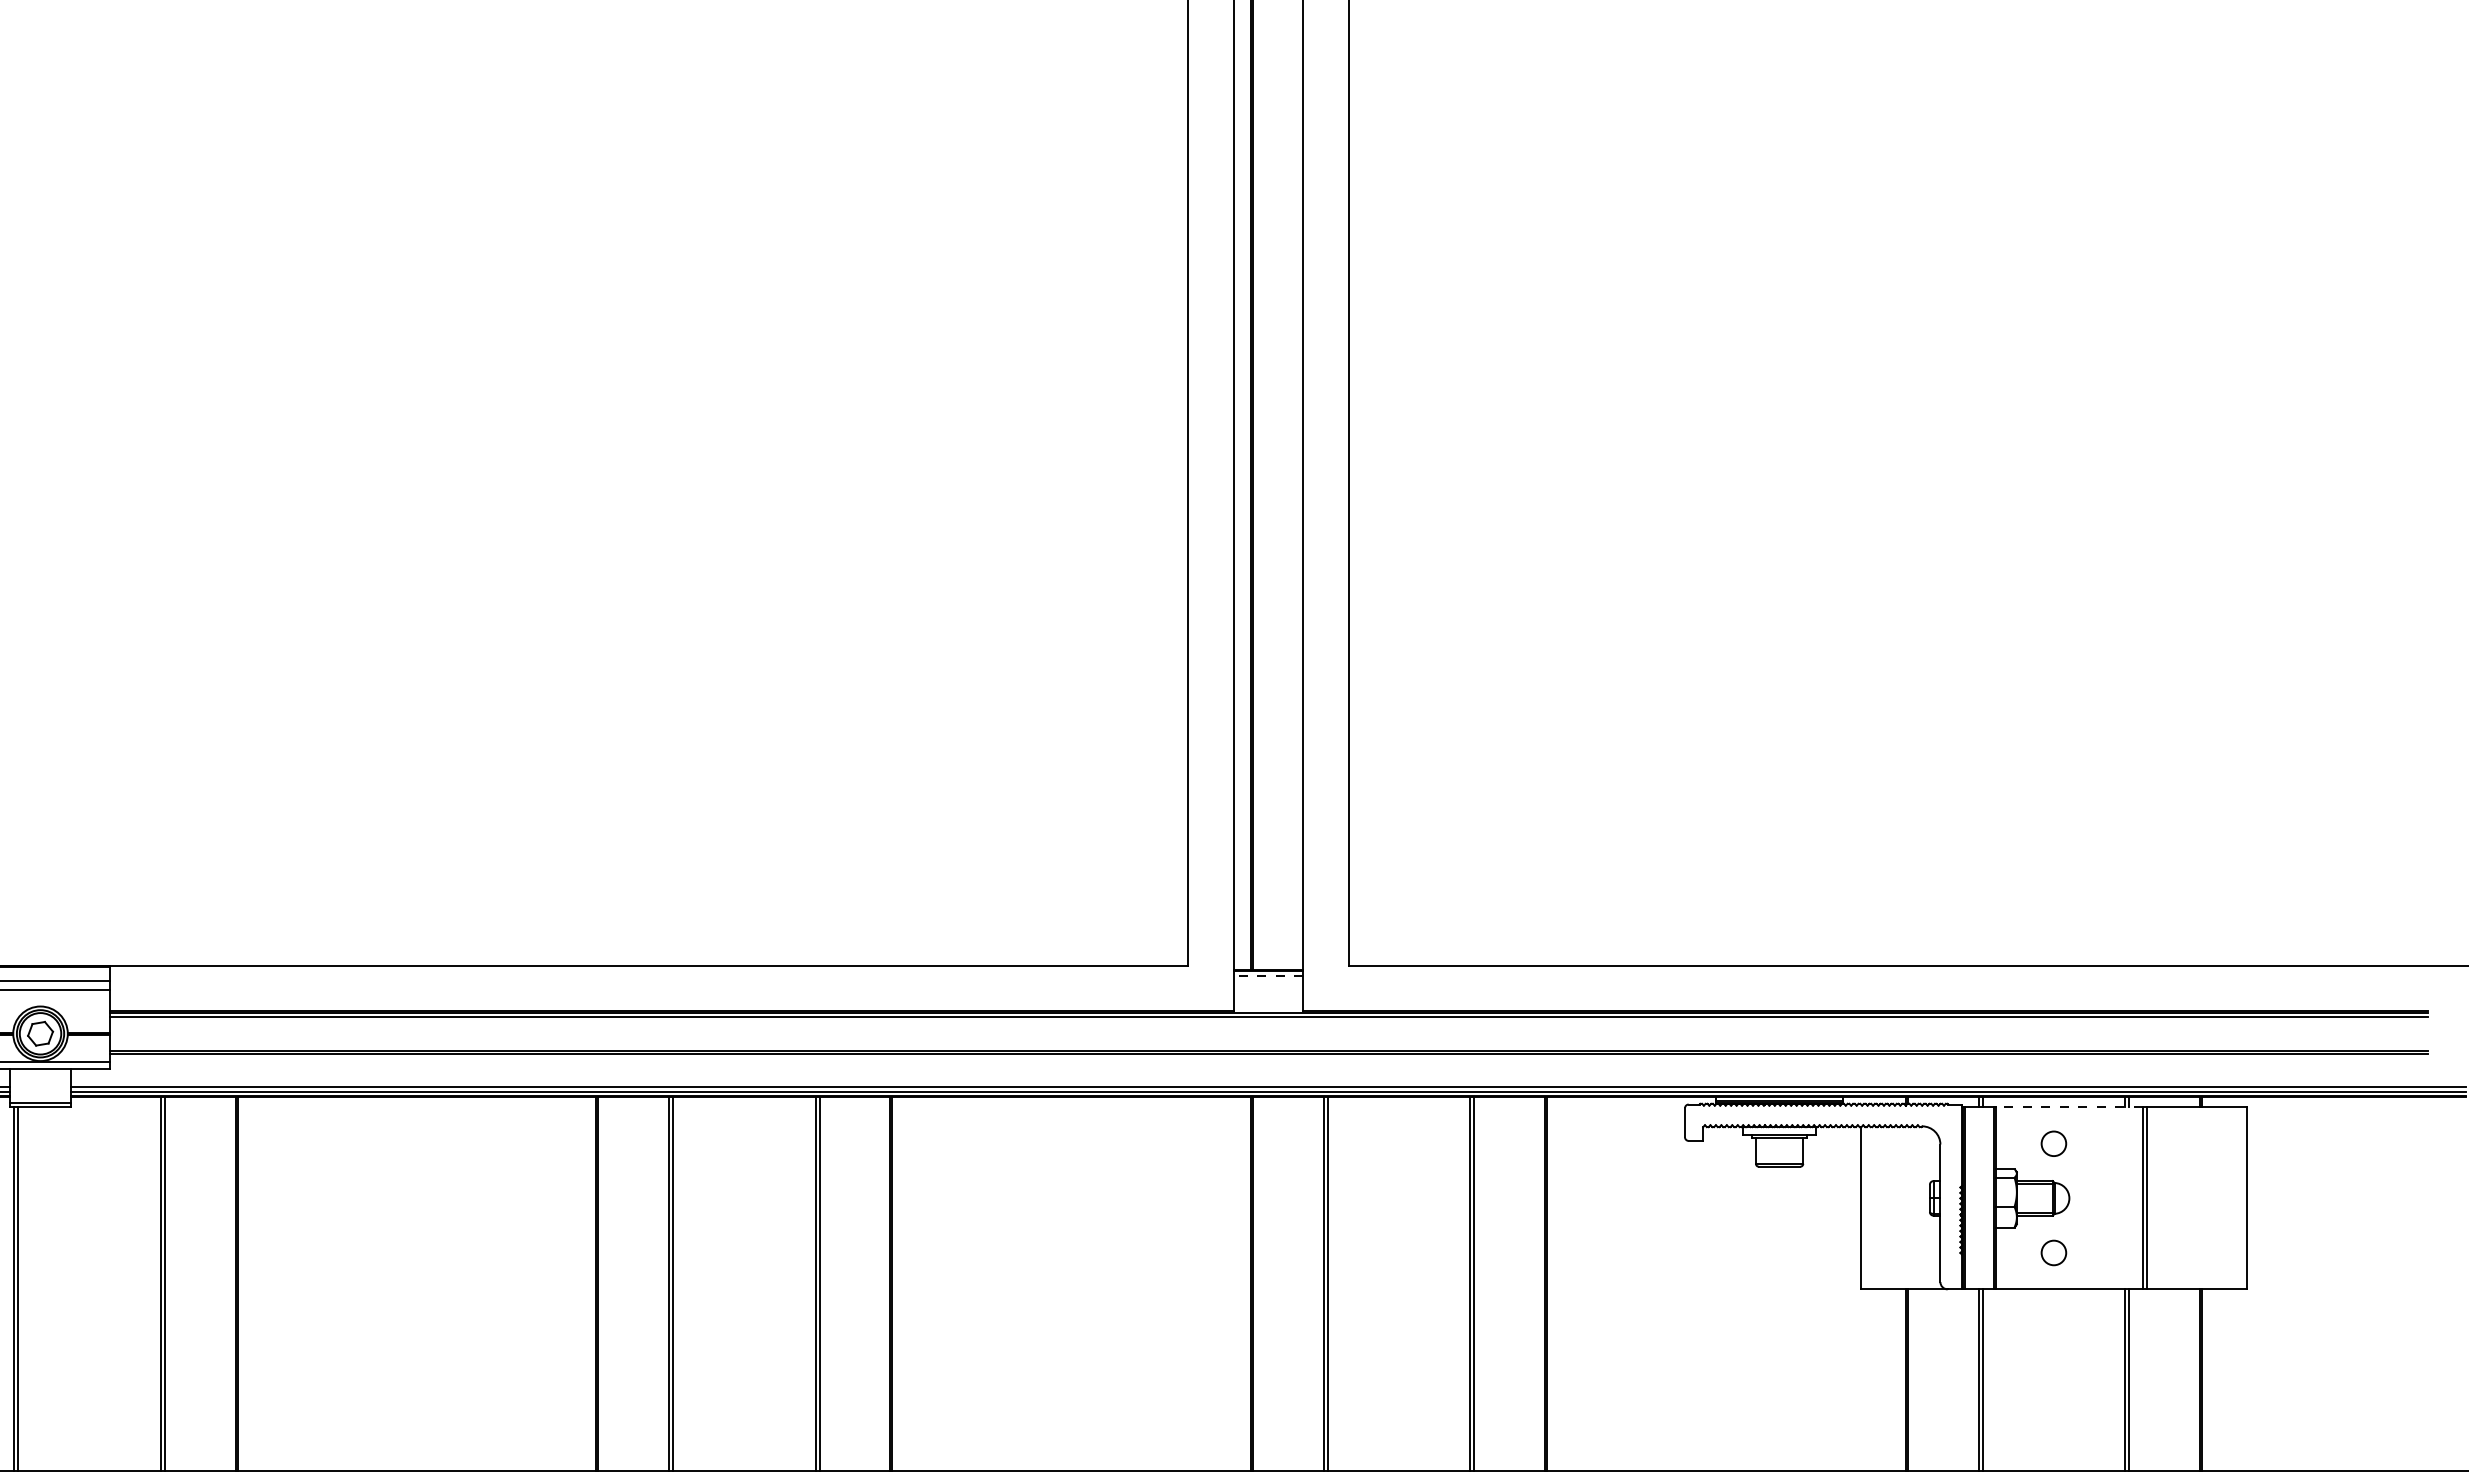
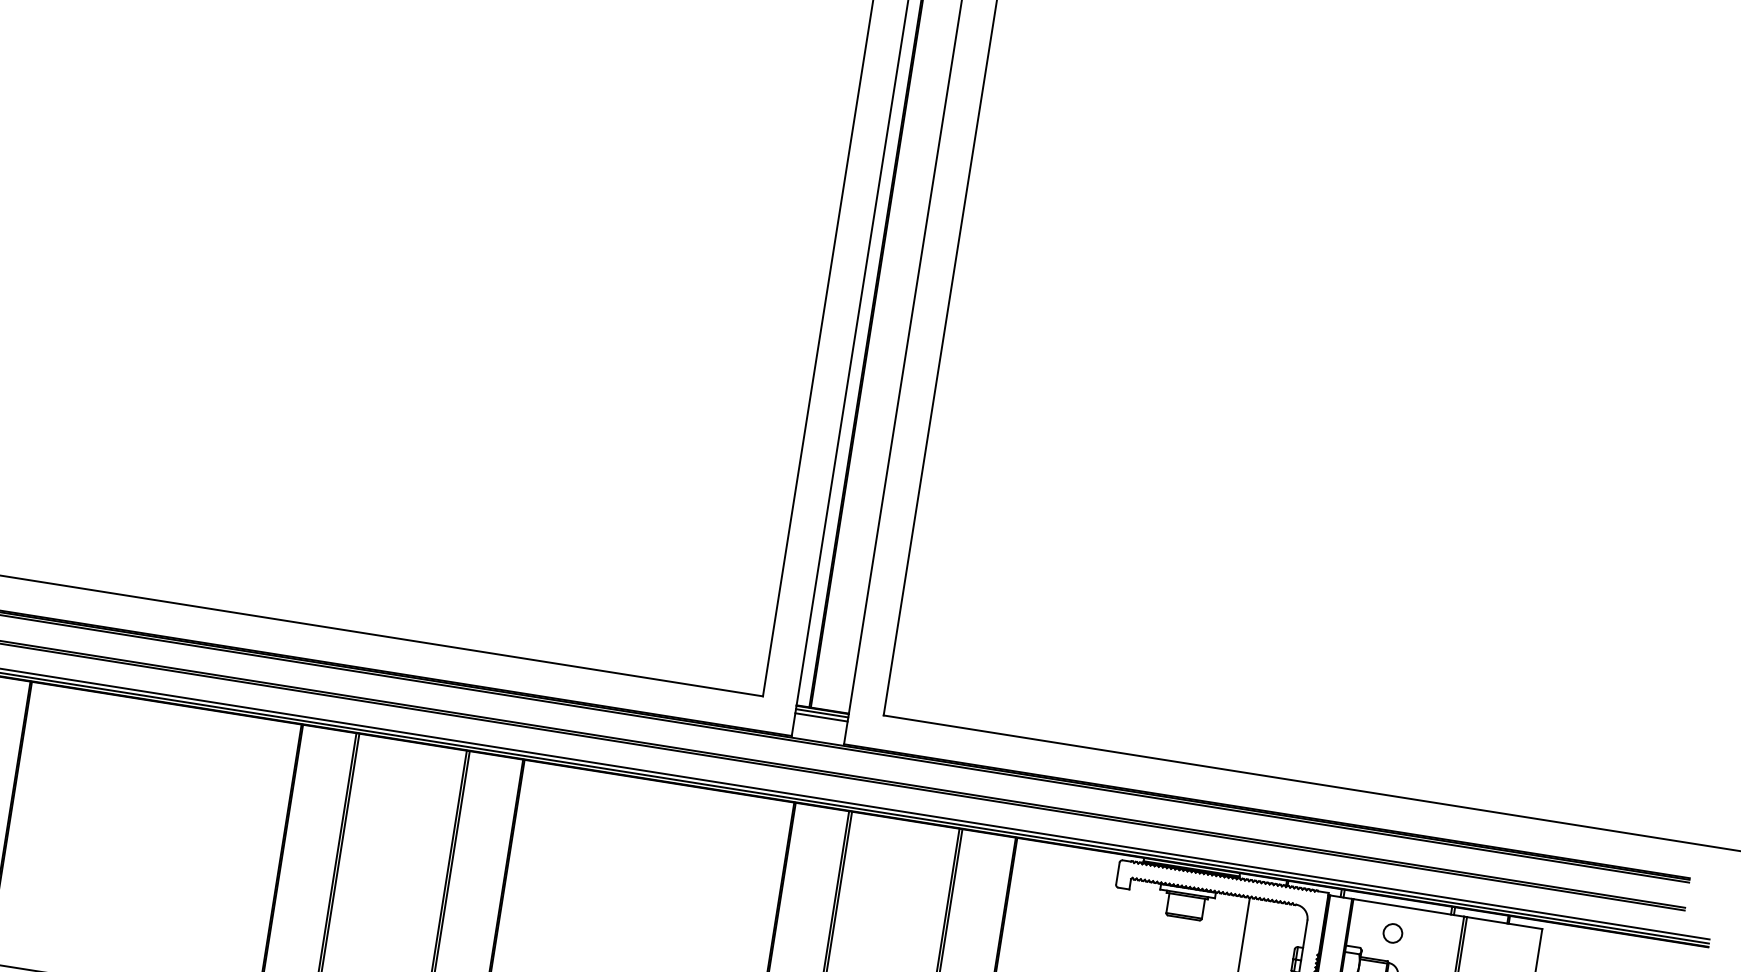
line: (1268, 975) -> (822, 713), dashed -> solid
line: (1268, 981) -> (821, 717), added
line: (2069, 1107) -> (1408, 907), dashed -> solid

